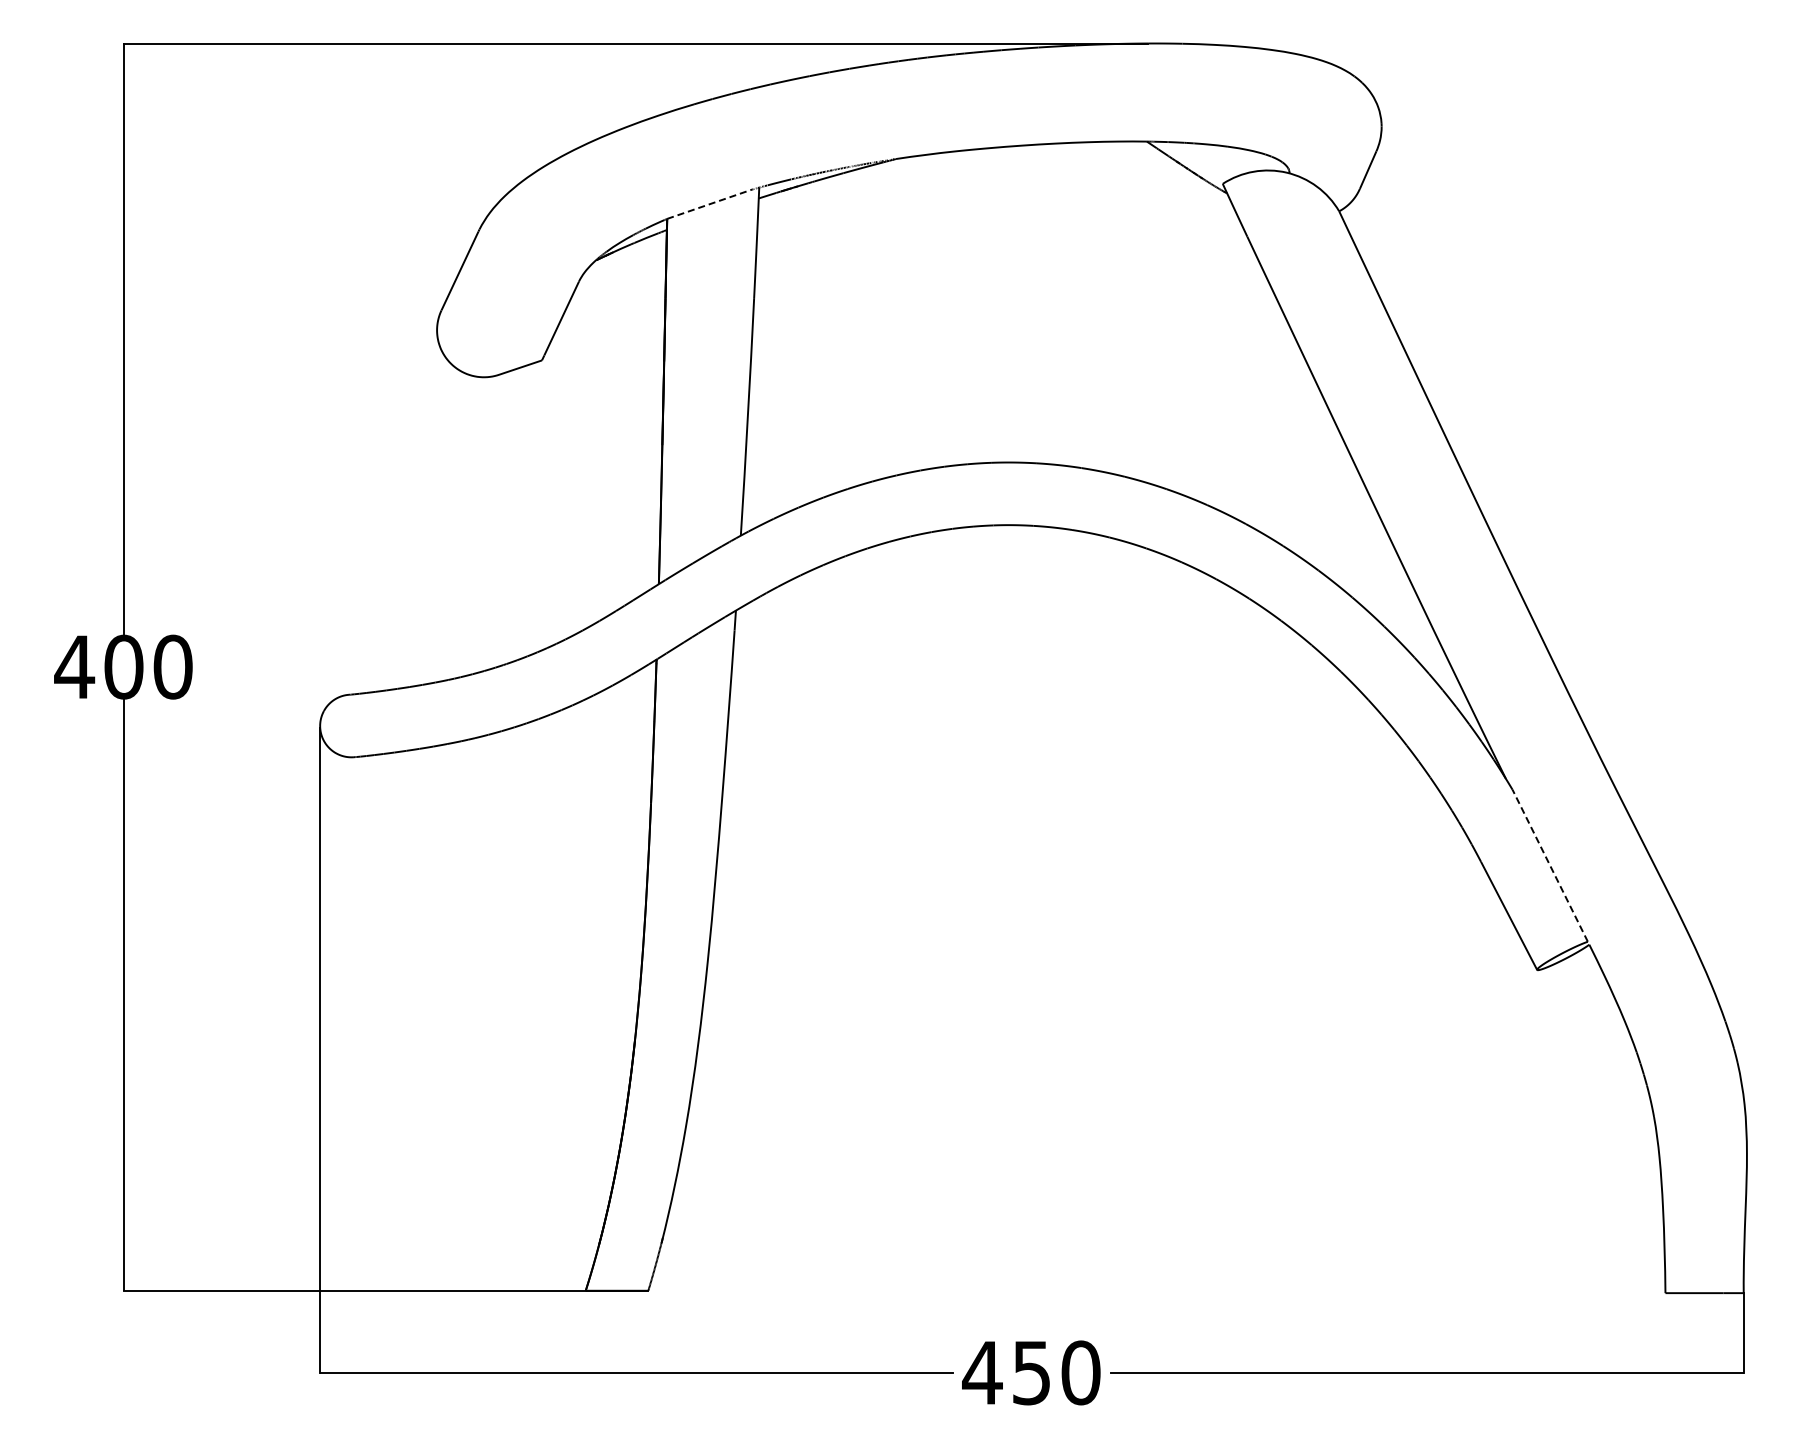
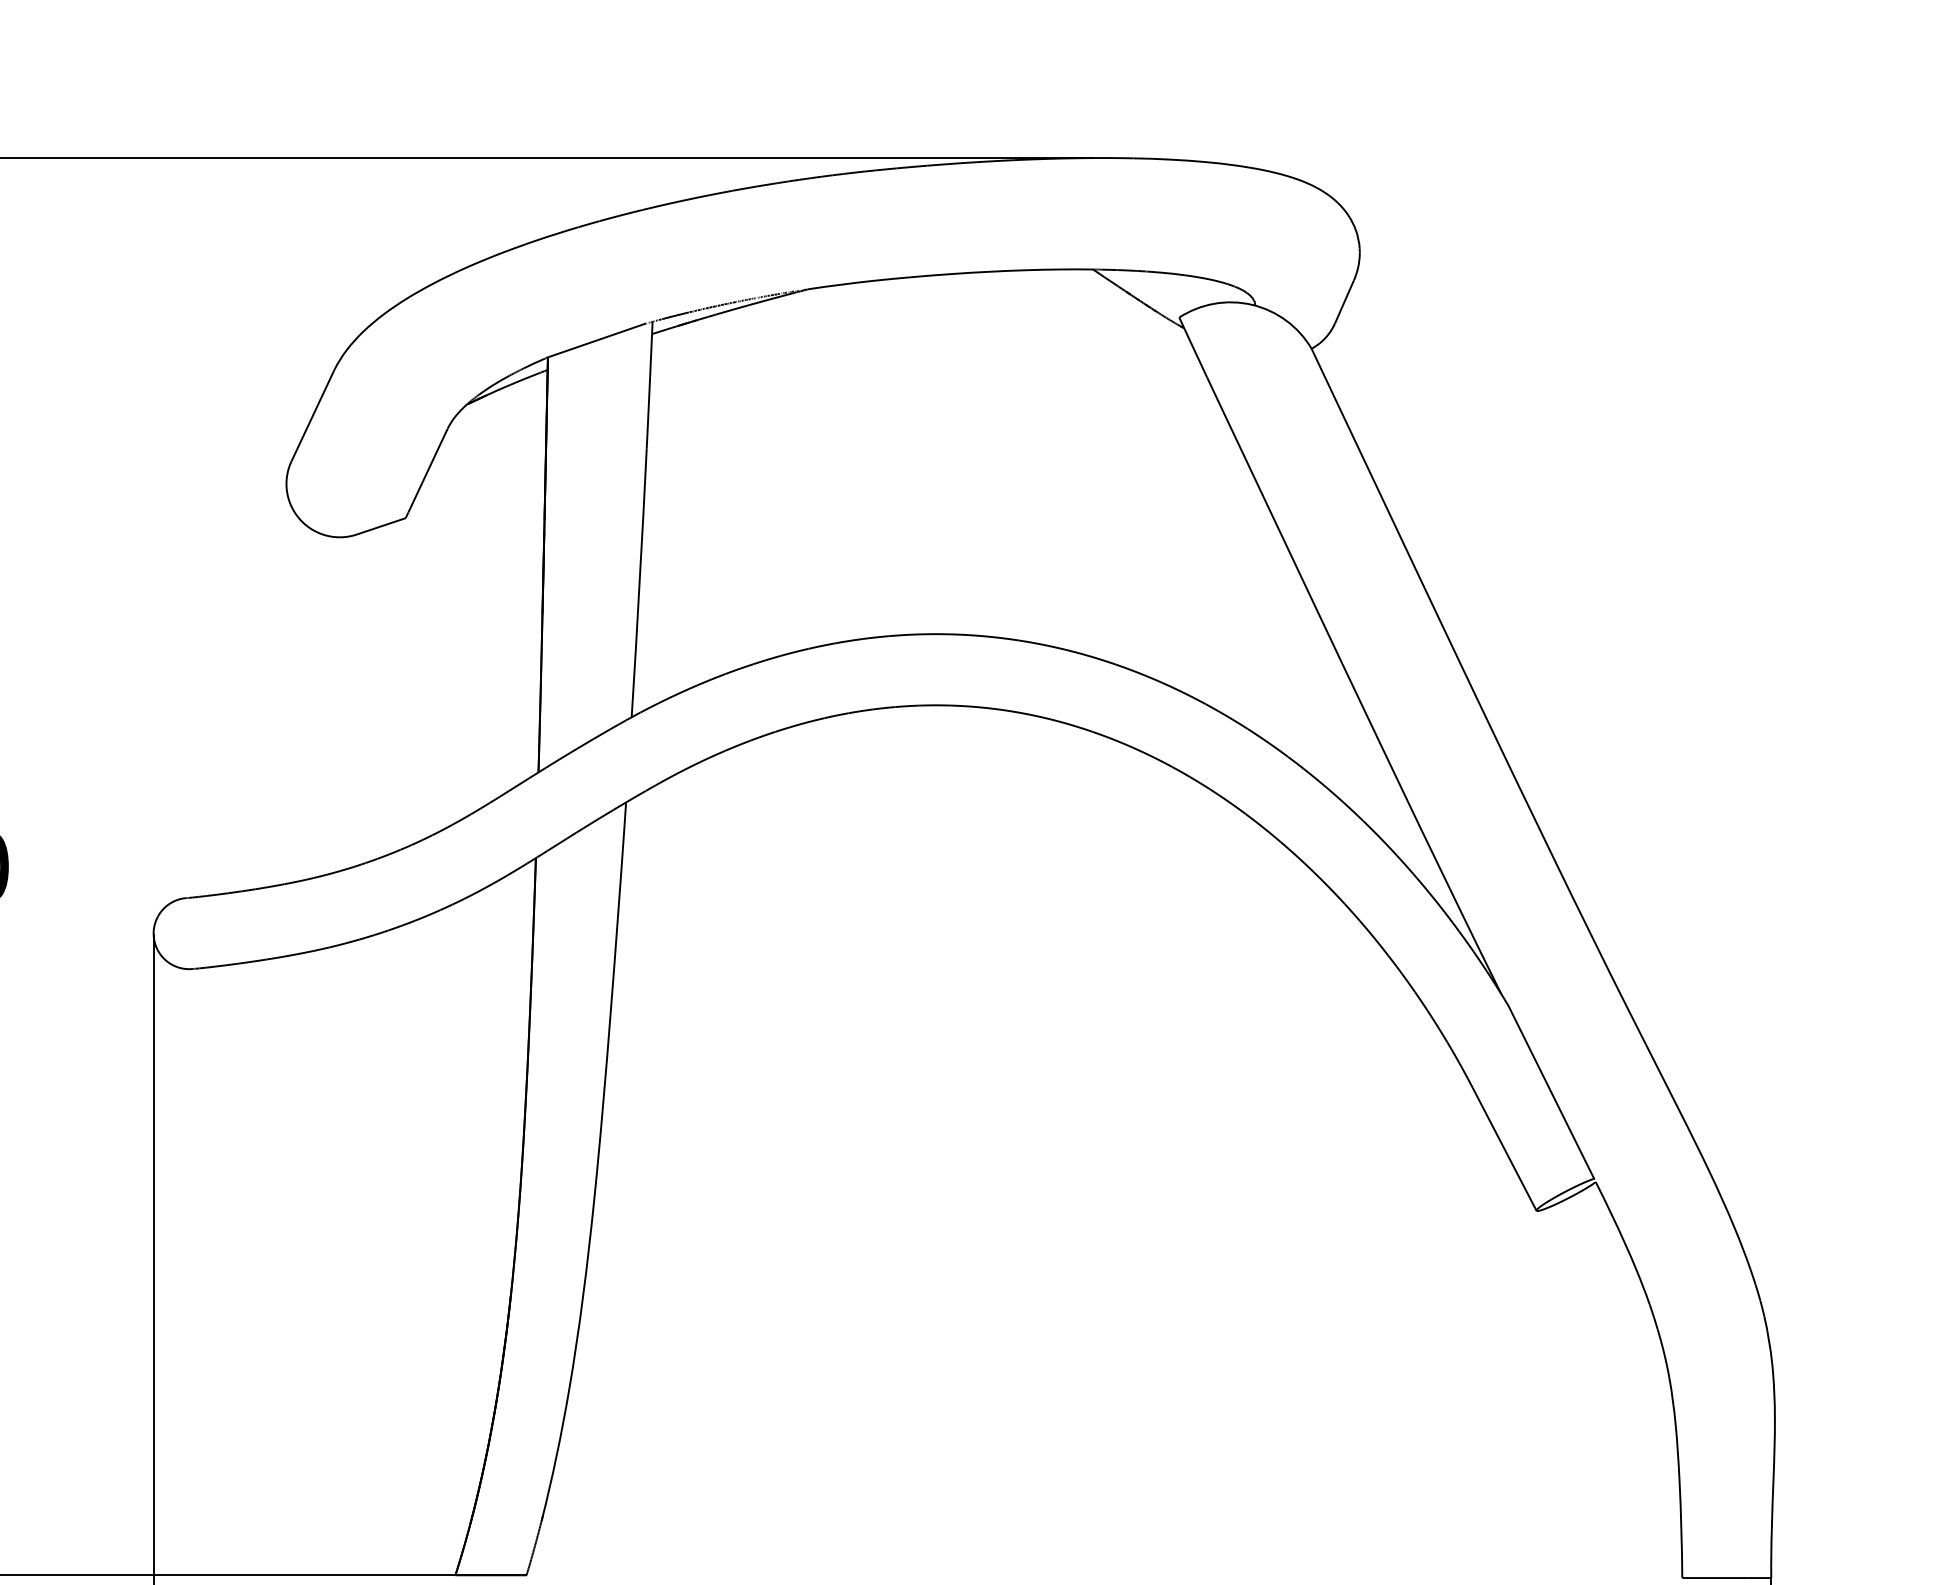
line: (710, 204) -> (597, 340), dashed -> solid
line: (1550, 865) -> (1551, 1092), dashed -> solid

